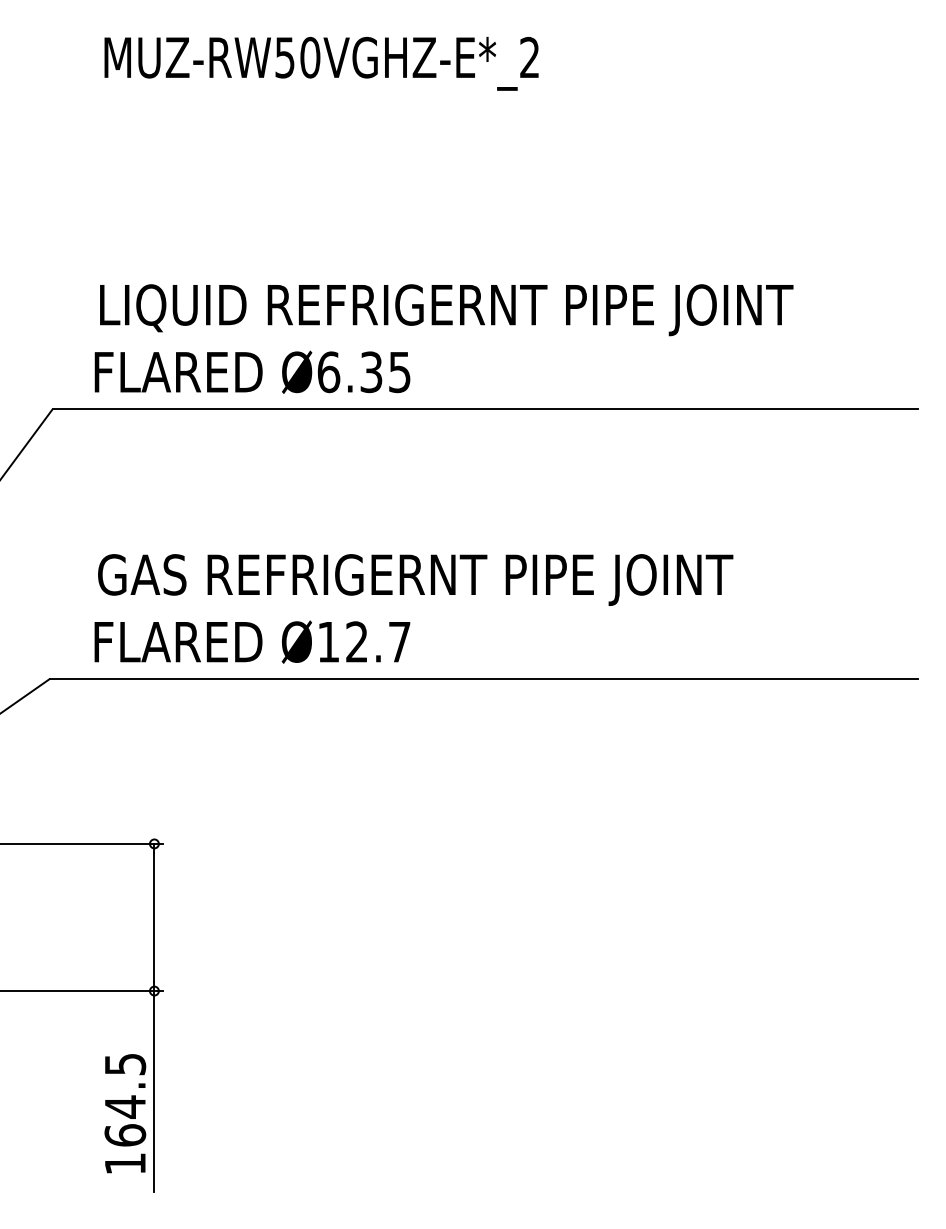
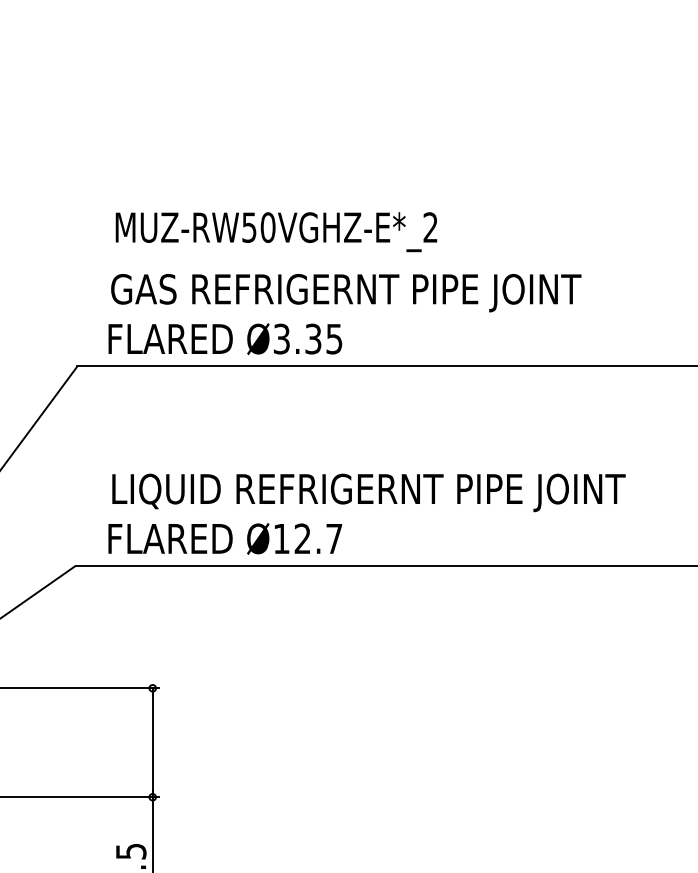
text: (321, 63) -> (276, 231), moved
text: (445, 310) -> (368, 293), LIQUID REFRIGERNT PIPE JOINT -> GAS REFRIGERNT PIPE JOINT
text: (328, 372) -> (281, 339), Ø6.35 -> Ø3.35
text: (445, 579) -> (368, 492), GAS REFRIGERNT PIPE JOINT -> LIQUID REFRIGERNT PIPE JOINT

